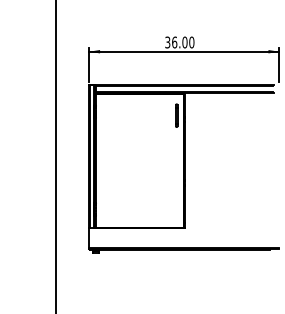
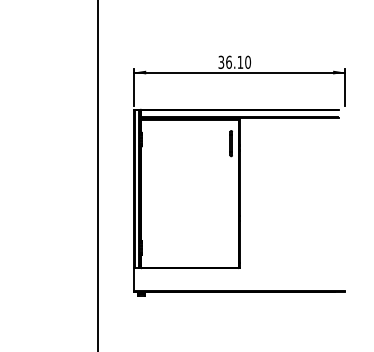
text: (185, 41) -> (240, 61), 36.00 -> 36.10

